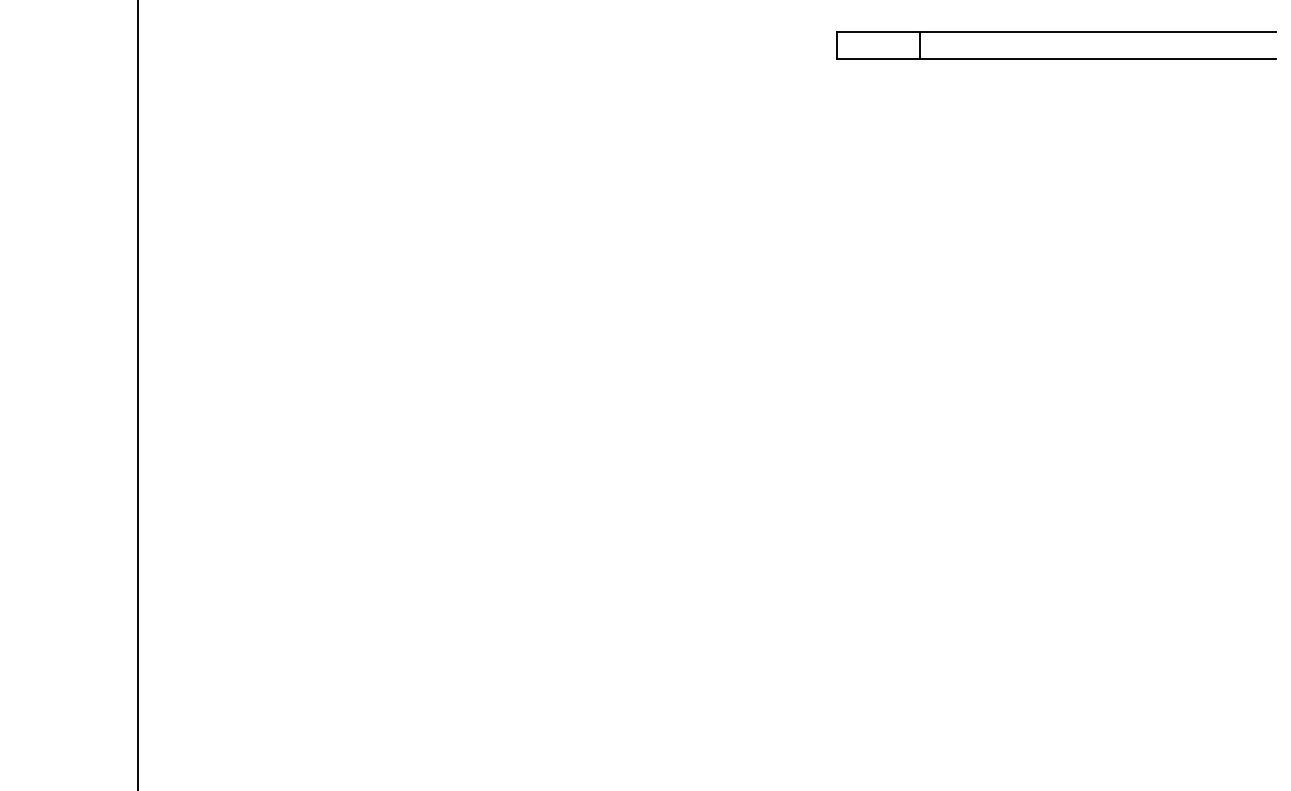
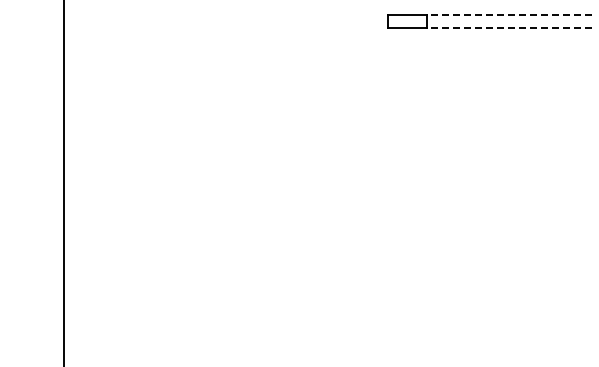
line: (1098, 31) -> (509, 14), solid -> dashed
line: (1098, 59) -> (509, 27), solid -> dashed

